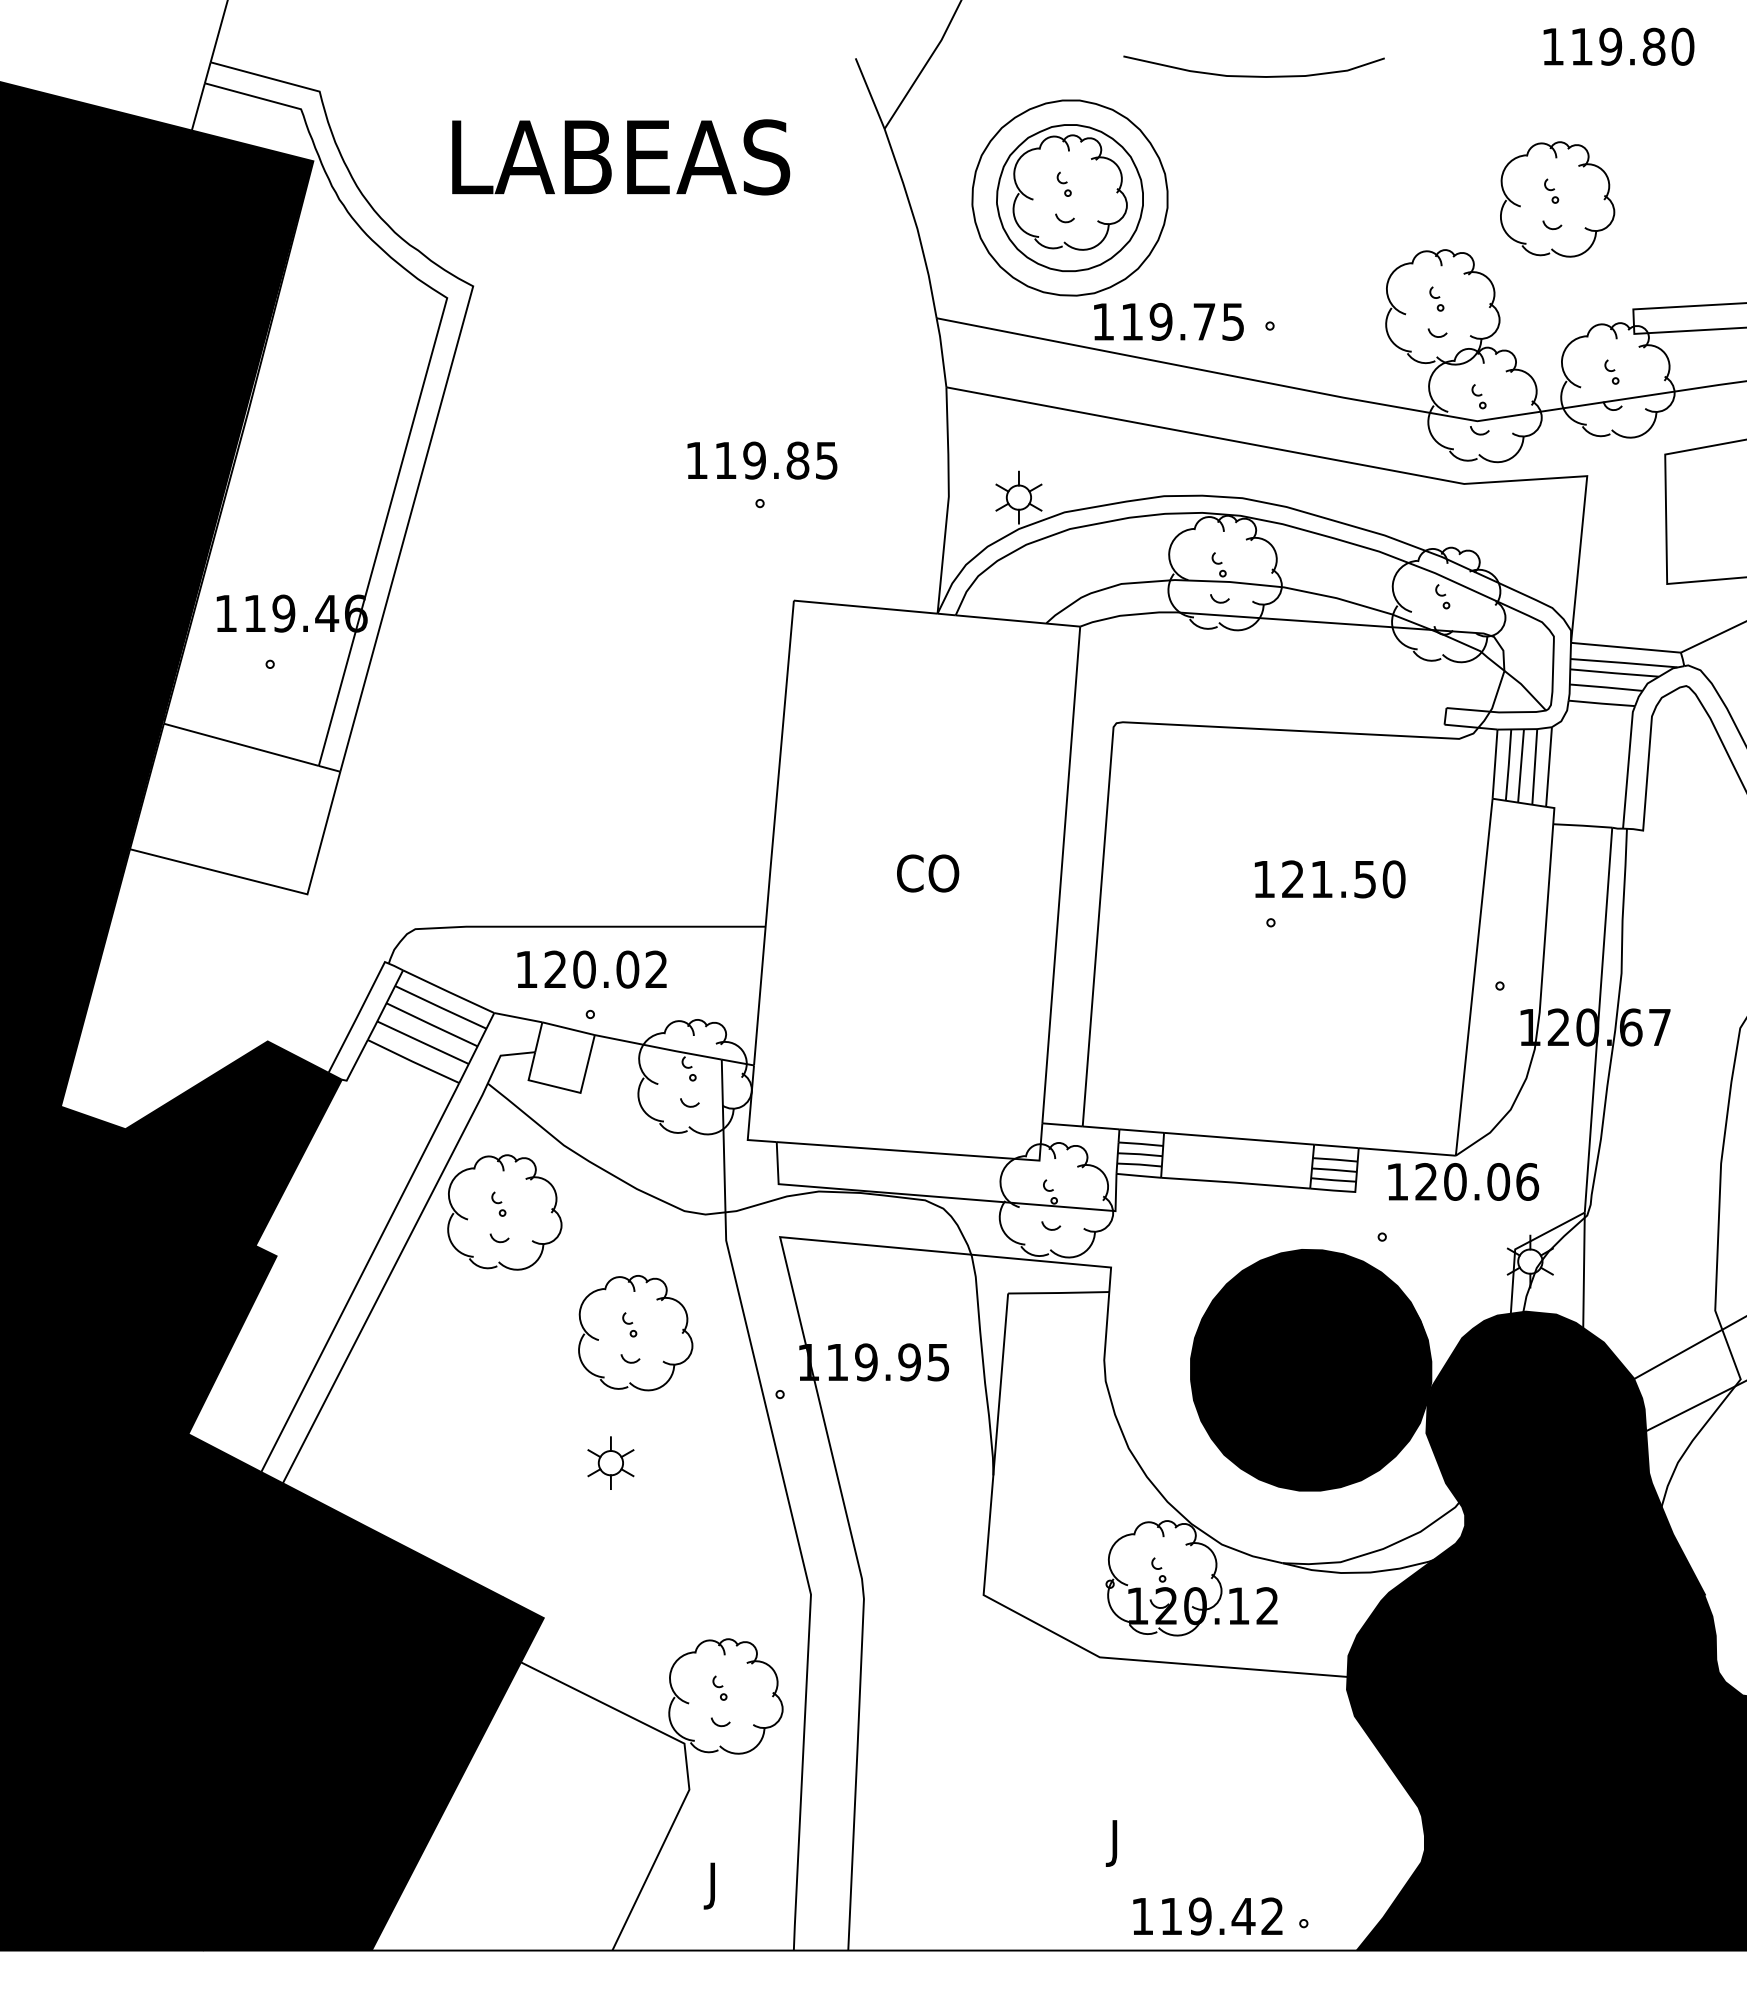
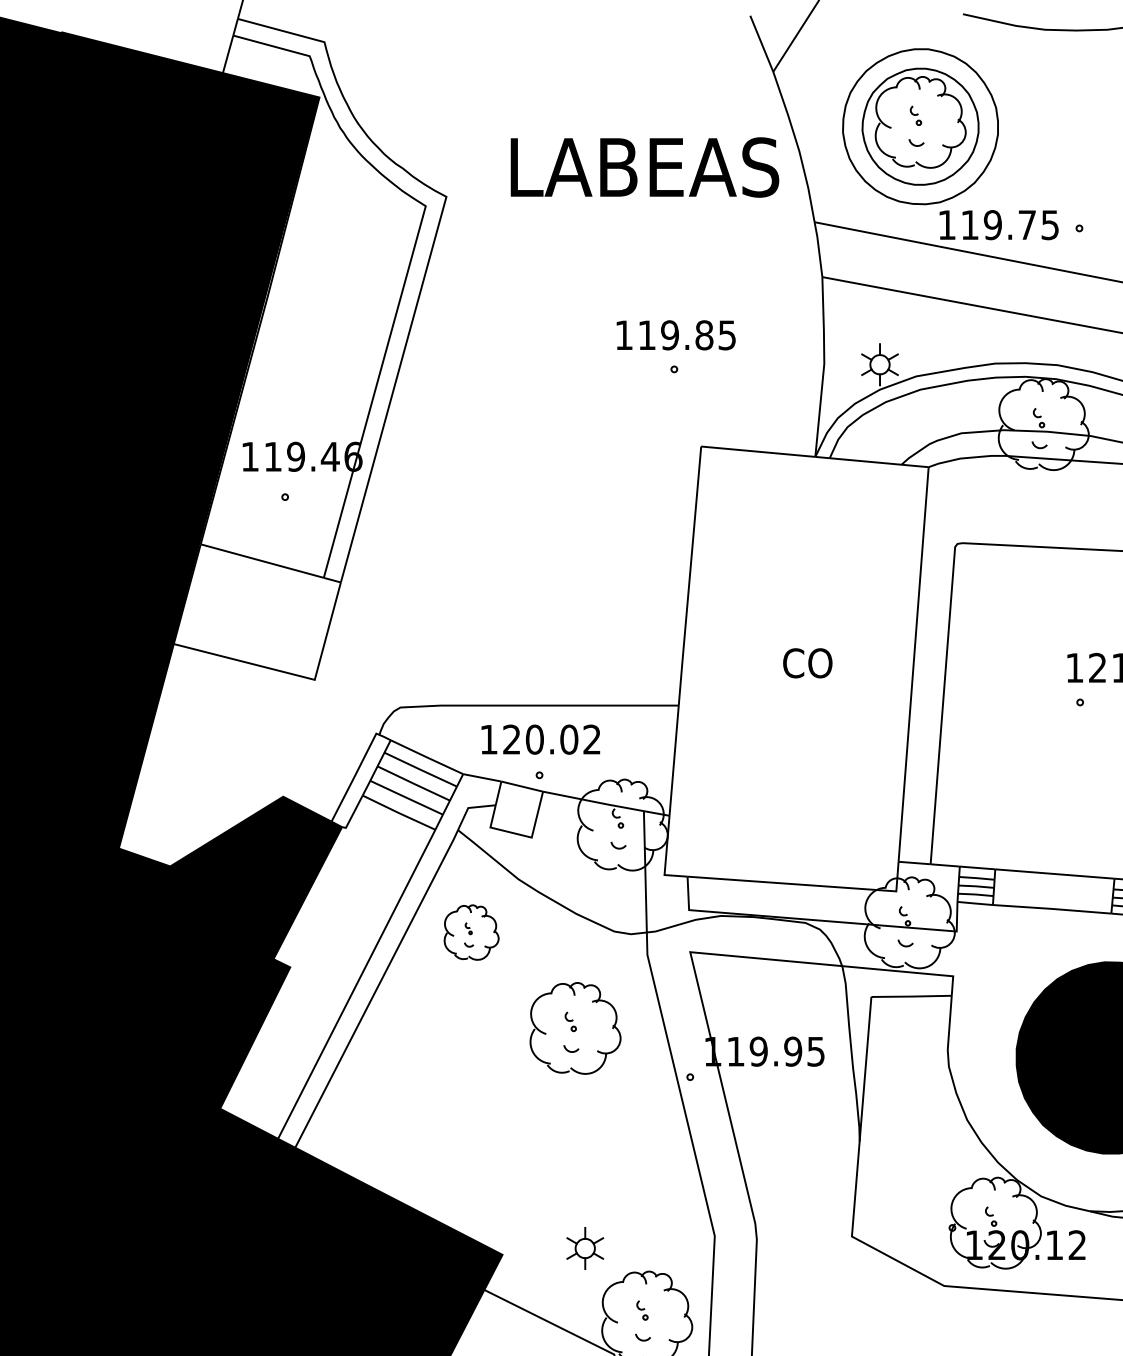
text: (621, 157) -> (645, 167), moved
part: (504, 1212) -> (471, 932), size x0.6
part: (610, 1462) -> (584, 1247), moved

